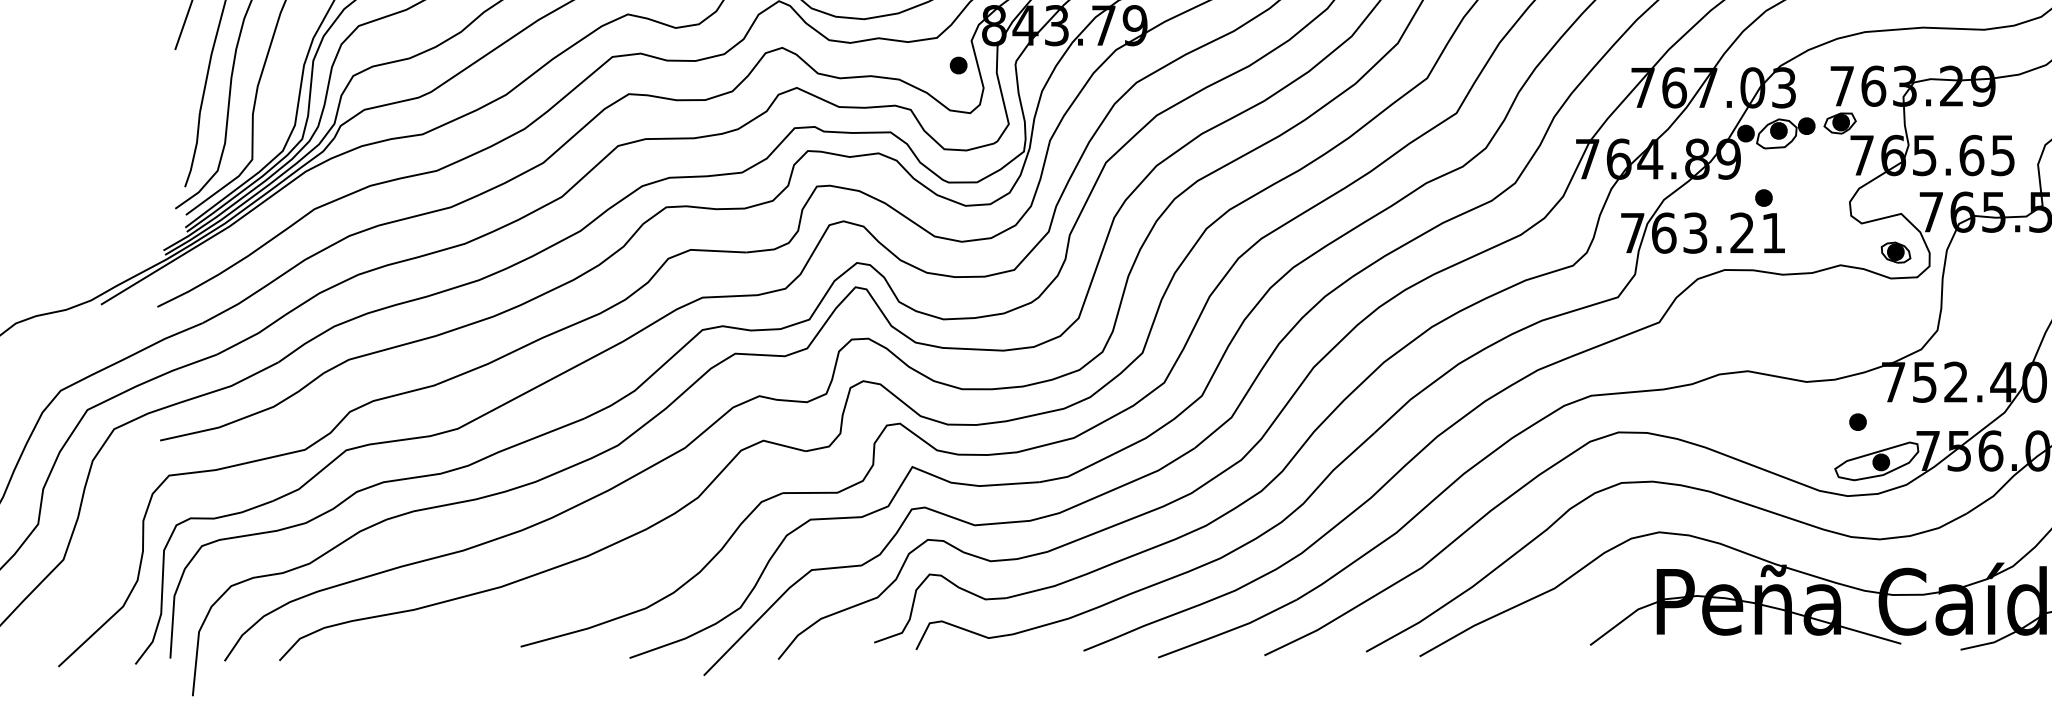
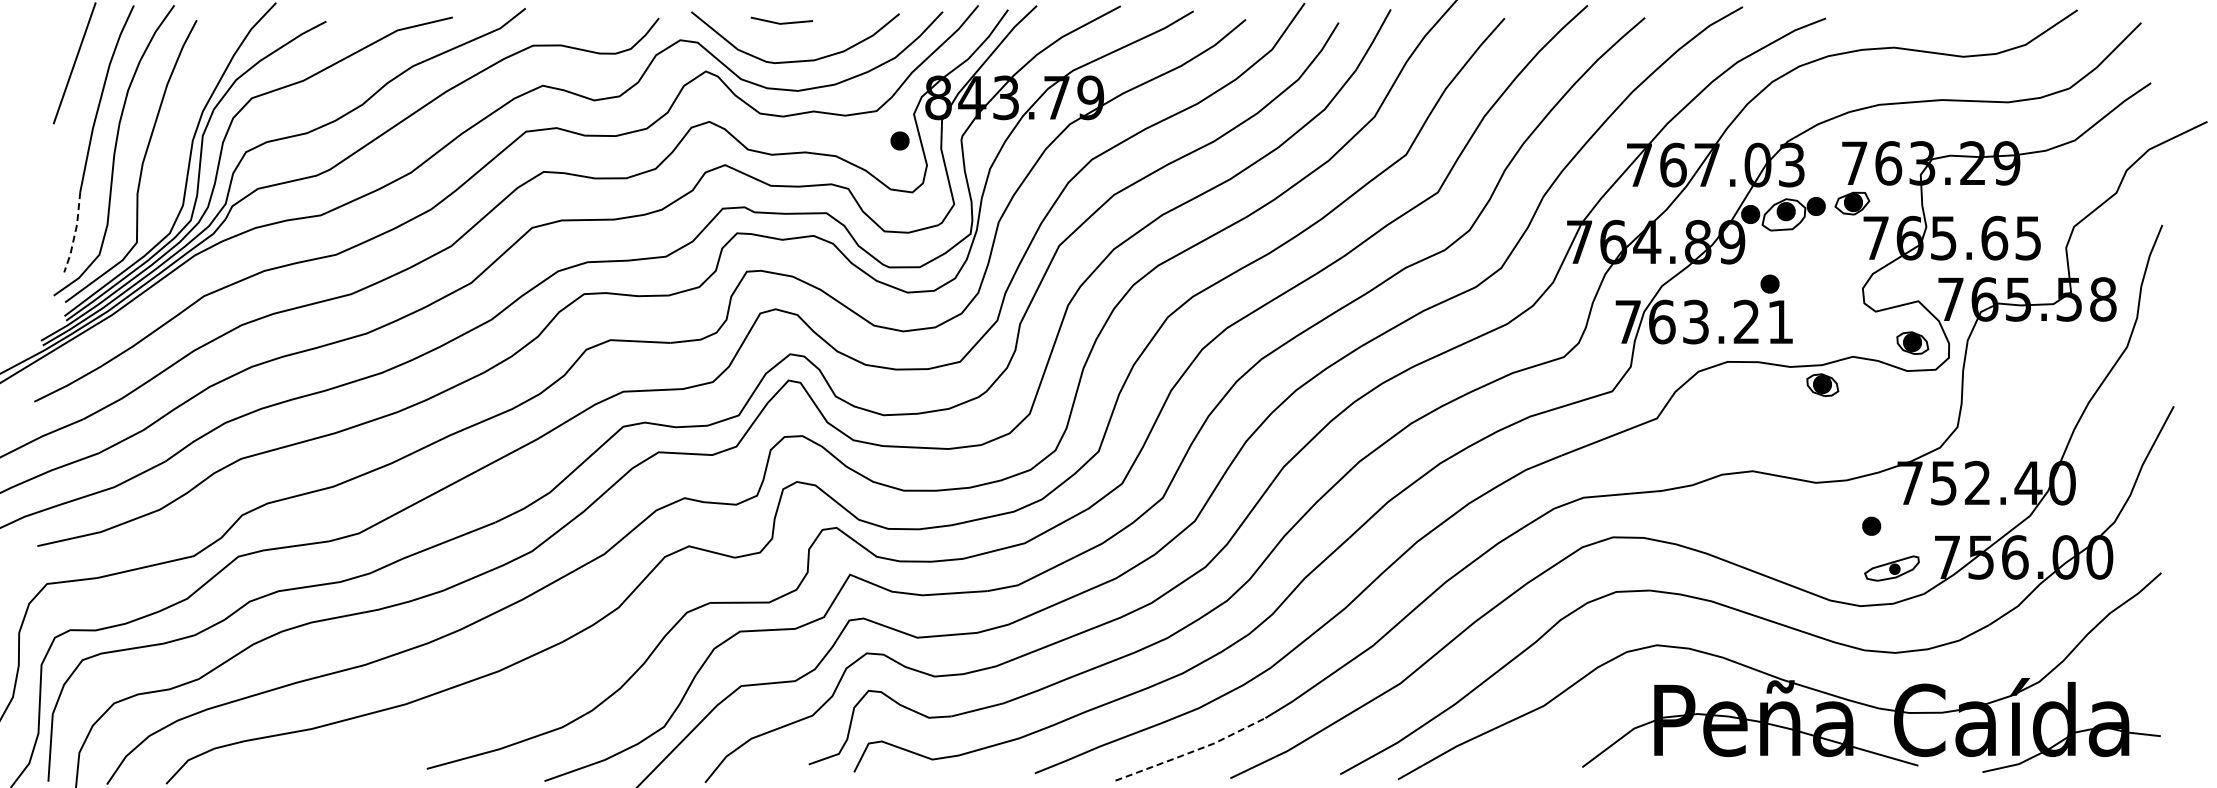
line: (195, 151) -> (75, 233), solid -> dashed
part: (1812, 290) -> (1822, 384), added
part: (1876, 461) -> (1891, 568), size x0.6
line: (1228, 631) -> (1191, 752), solid -> dashed

